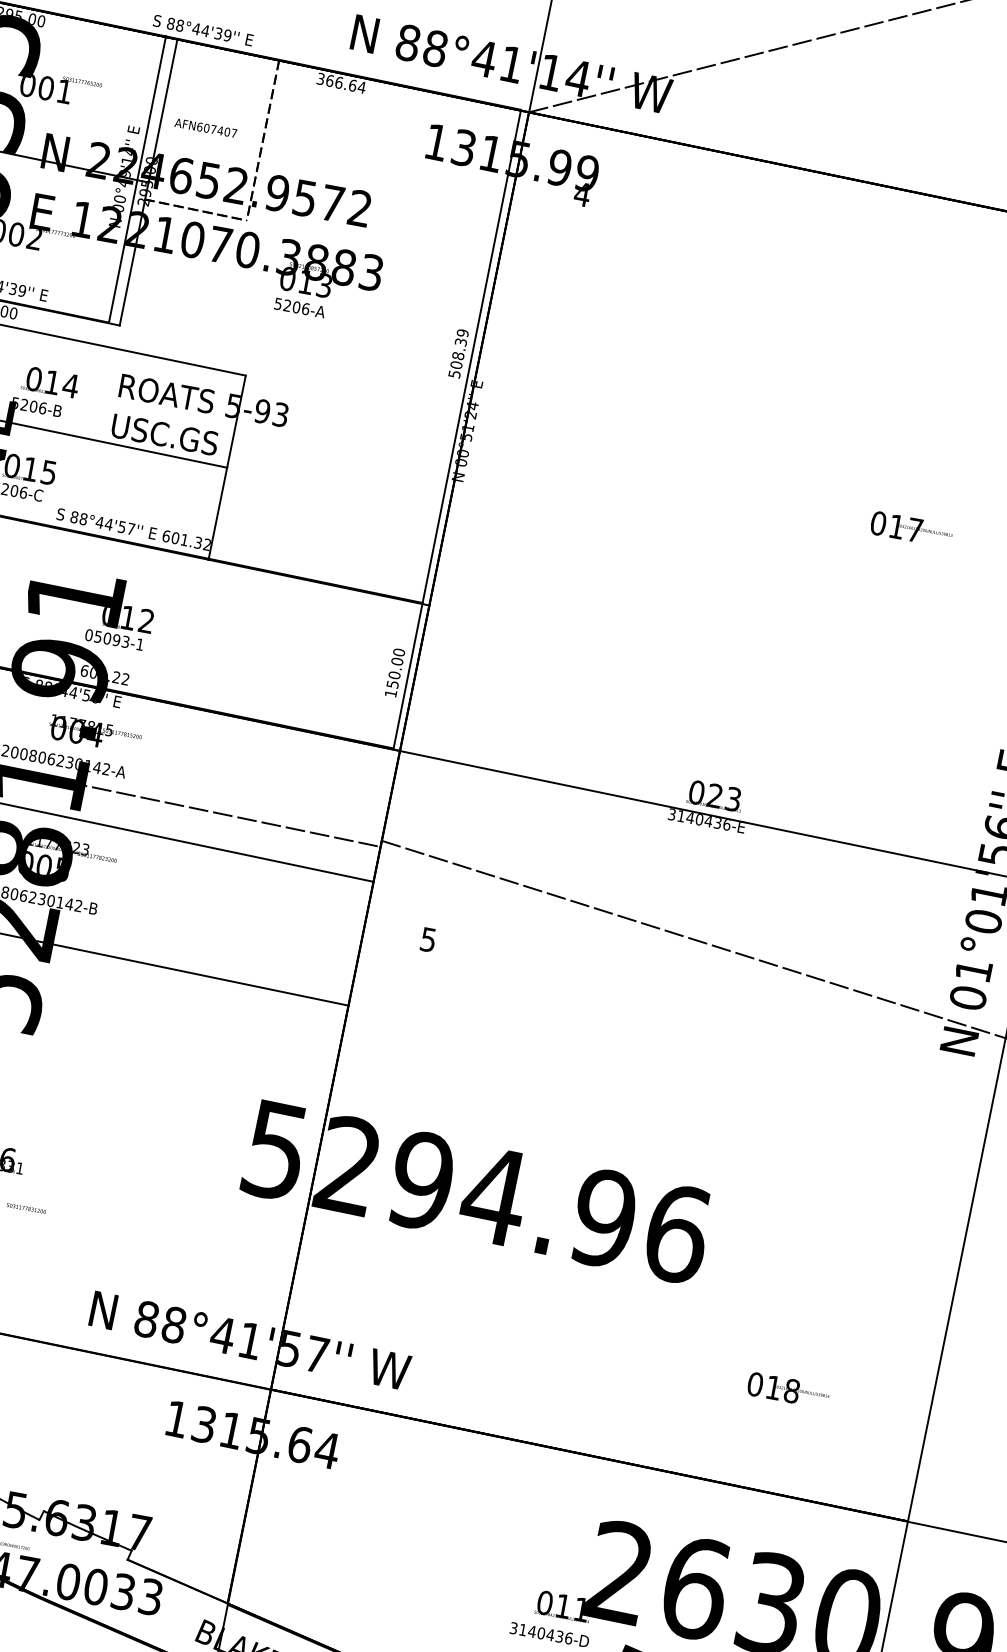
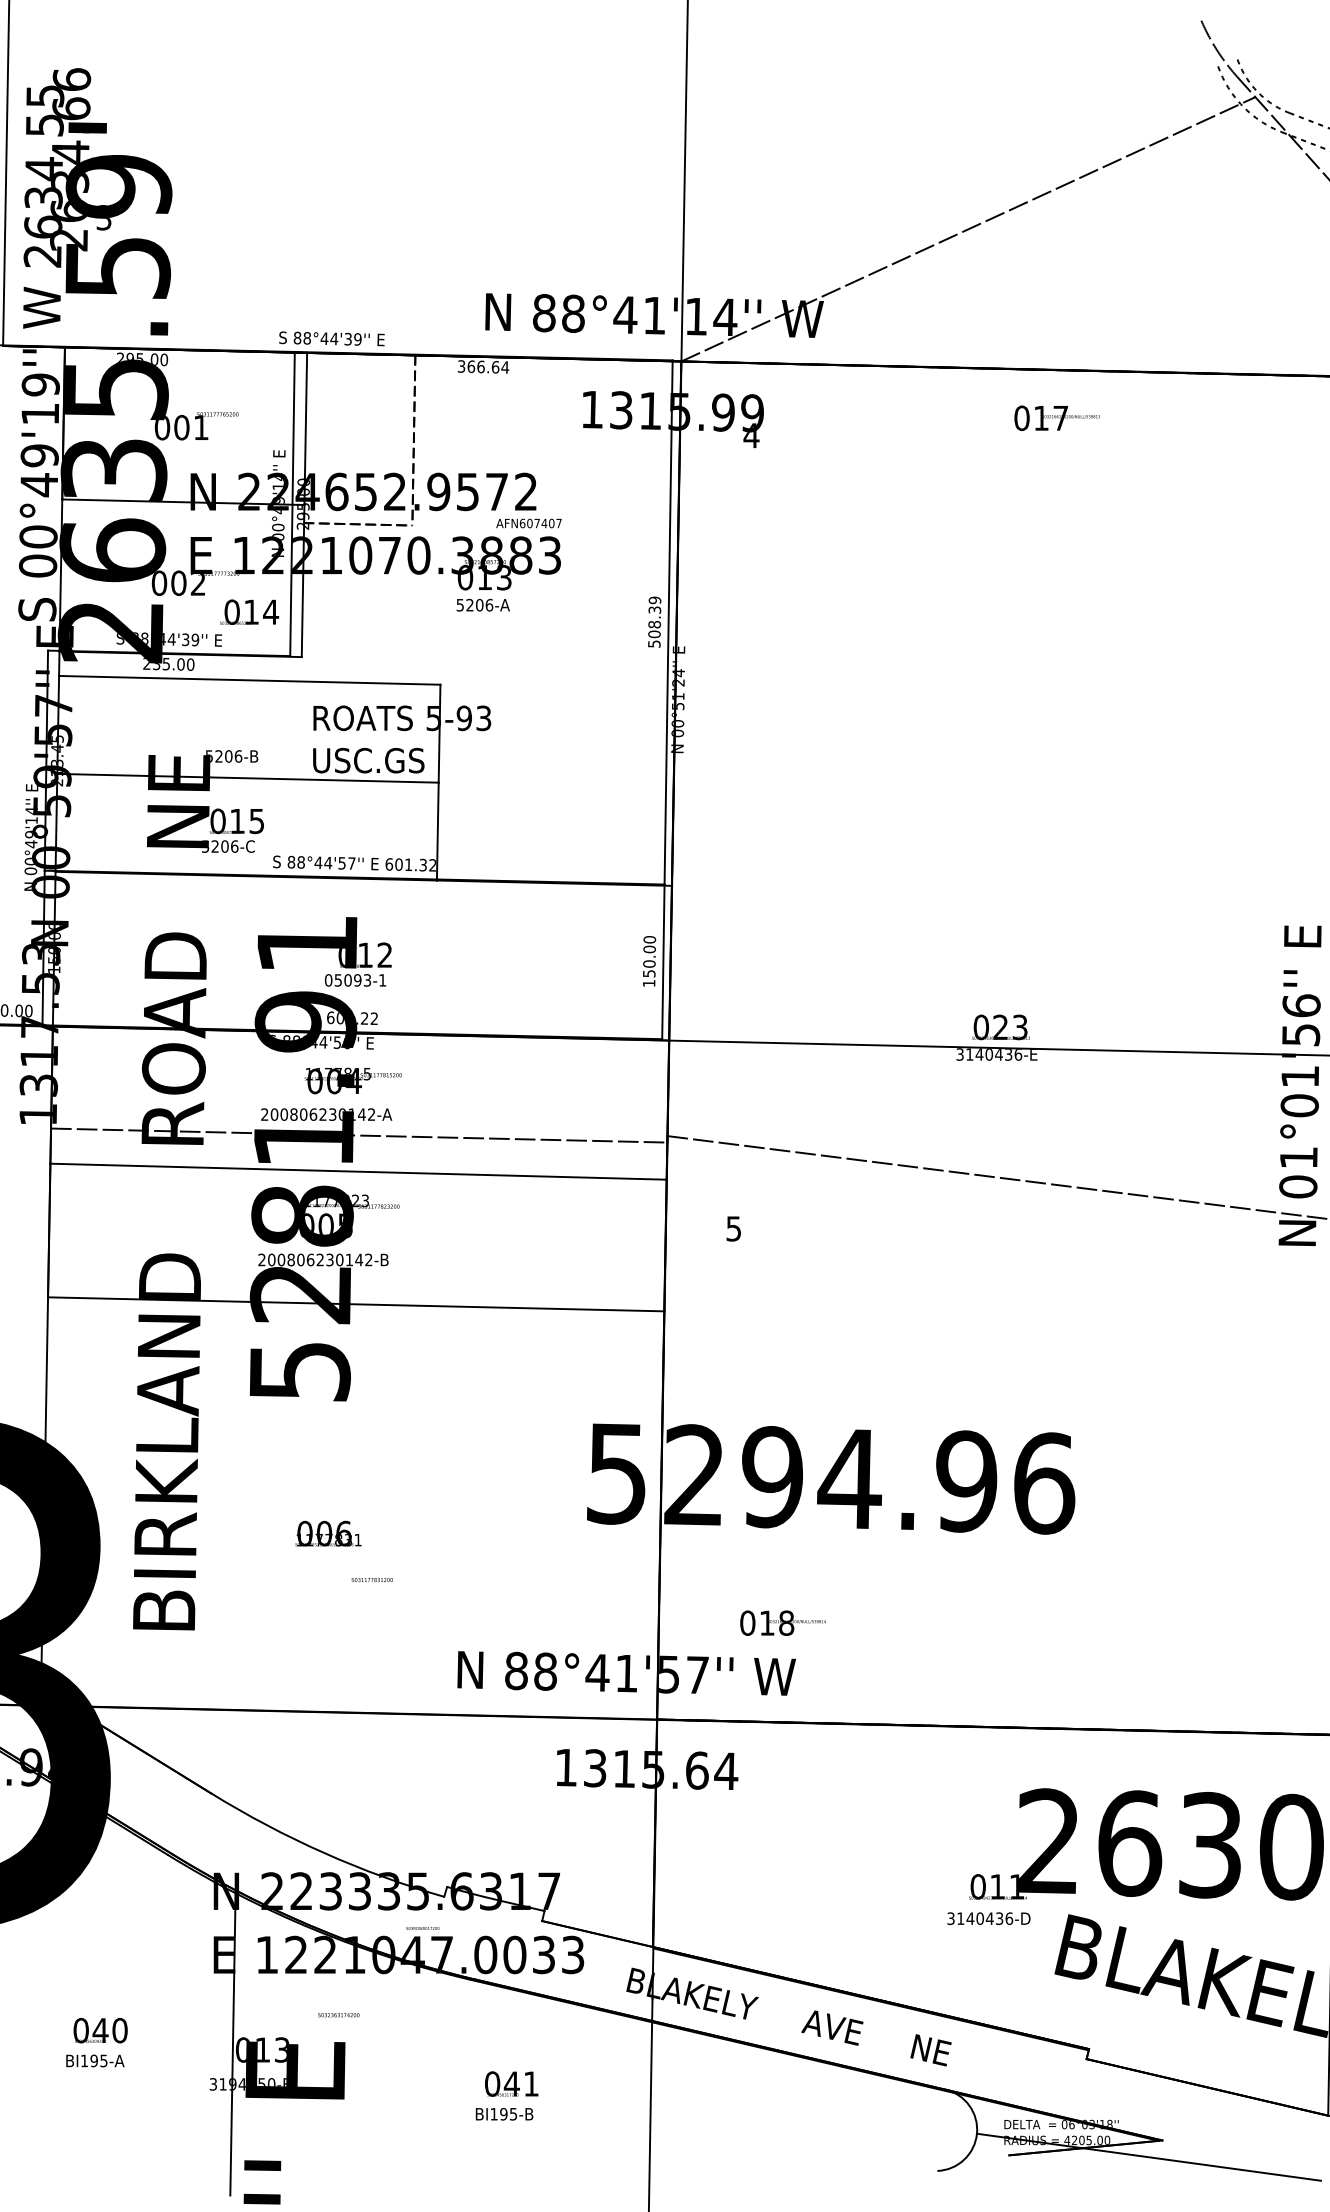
text: (205, 128) -> (528, 523), moved
text: (50, 381) -> (249, 611), moved
text: (911, 528) -> (1056, 417), moved
text: (788, 1389) -> (782, 1622), moved

